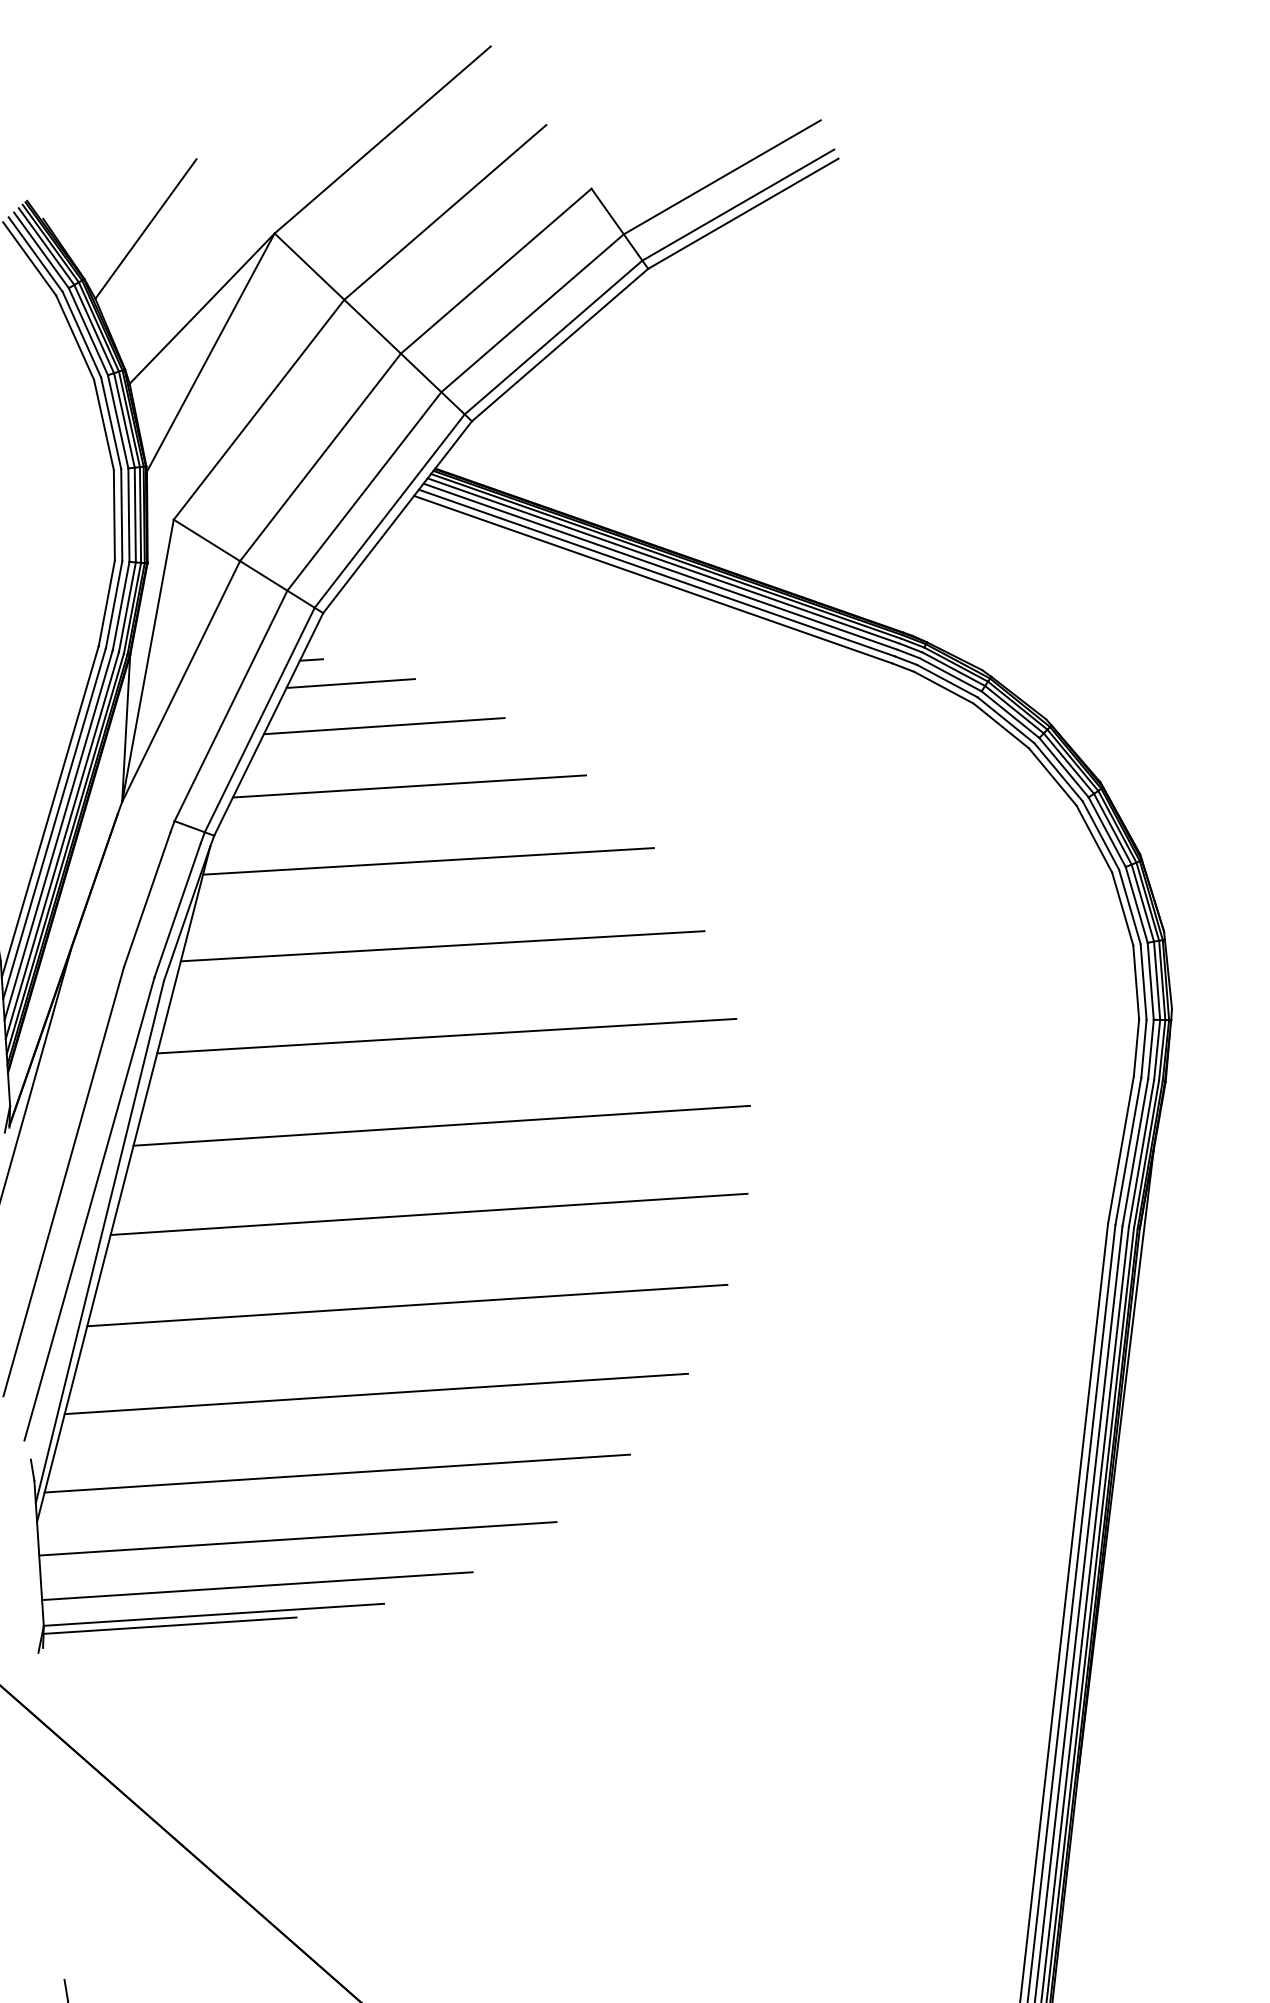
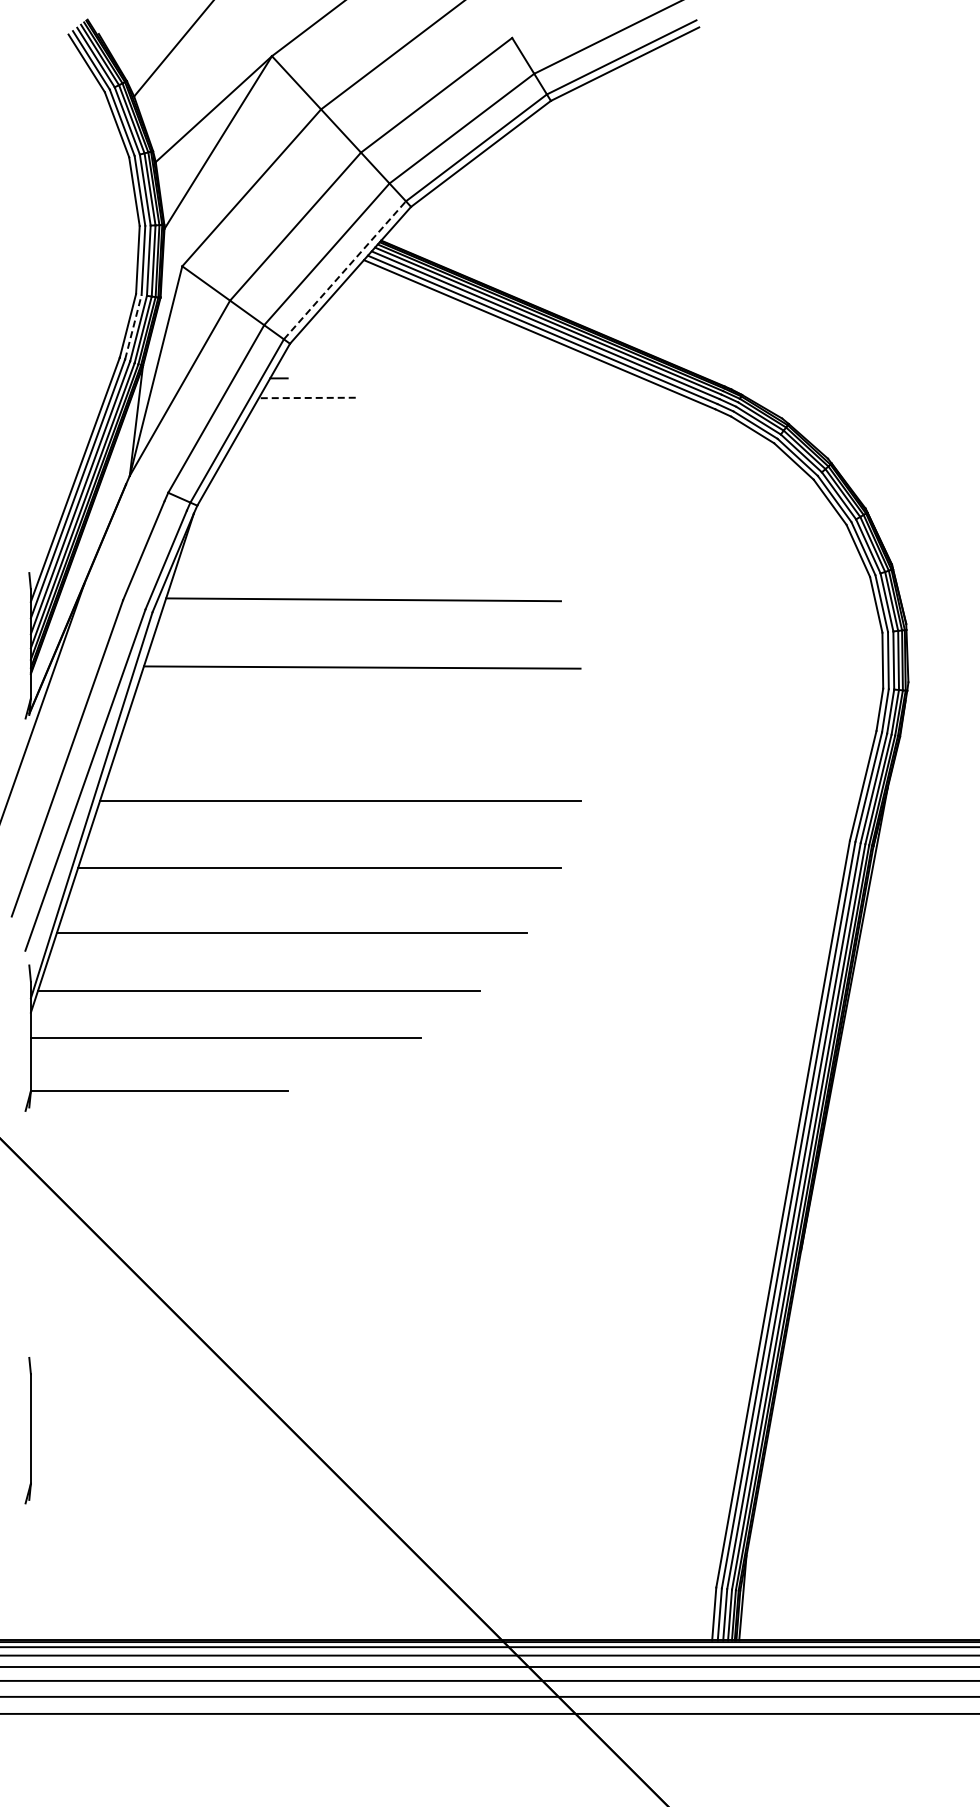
line: (390, 509) -> (345, 269), solid -> dashed
line: (114, 603) -> (133, 326), solid -> dashed
line: (349, 682) -> (306, 397), solid -> dashed
line: (384, 725) -> (330, 431), removed
line: (409, 785) -> (346, 477), removed
line: (429, 861) -> (357, 535), removed
line: (440, 1125) -> (353, 734), removed
line: (256, 1586) -> (192, 1071), removed
line: (169, 1625) -> (125, 1096), removed

